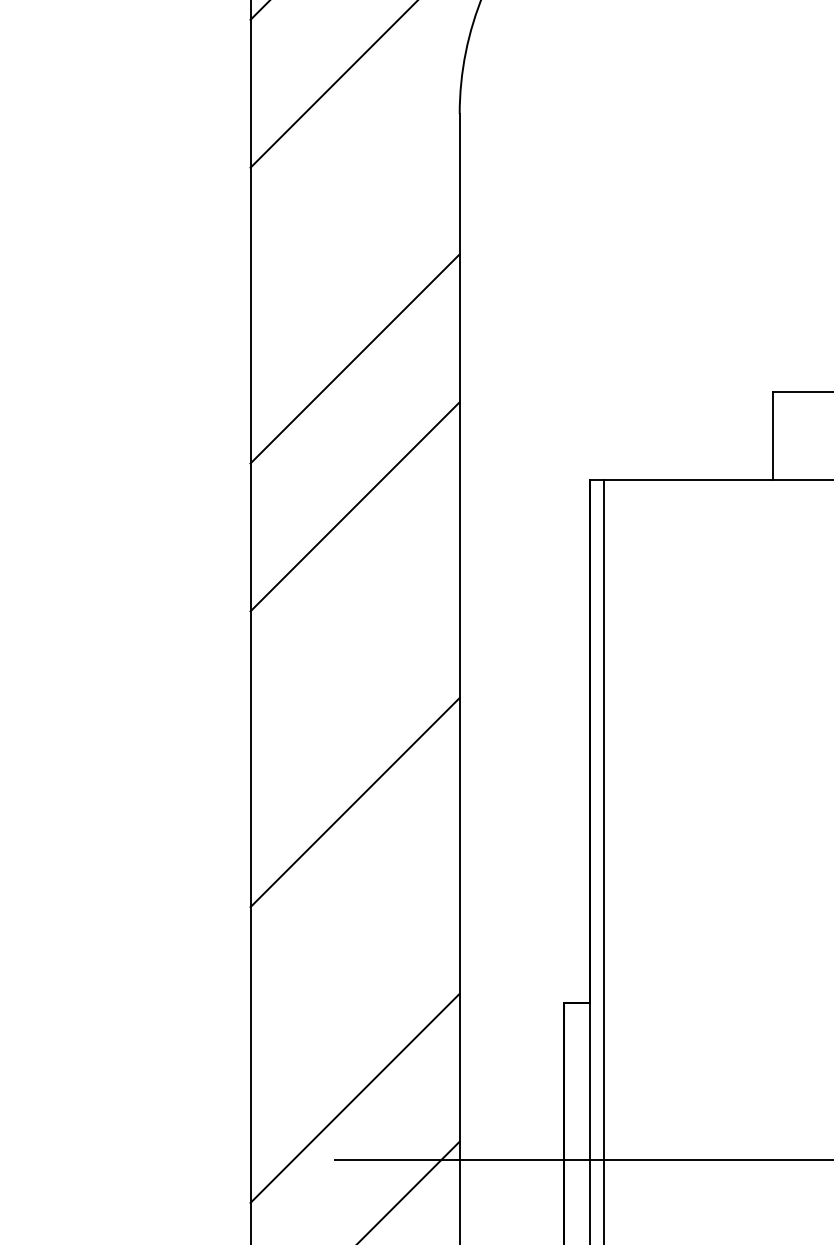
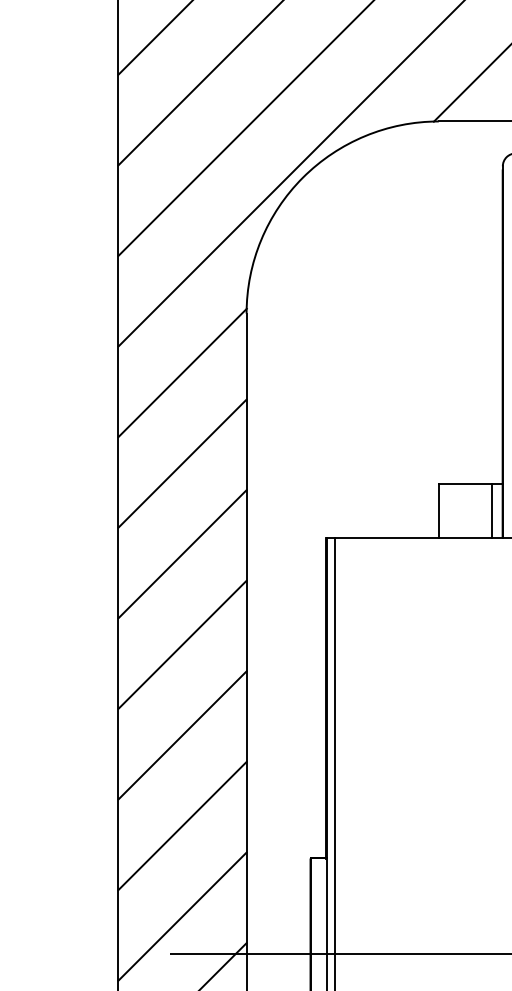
line: (355, 210) -> (182, 372), added
line: (355, 654) -> (182, 644), added
line: (355, 949) -> (182, 825), added

